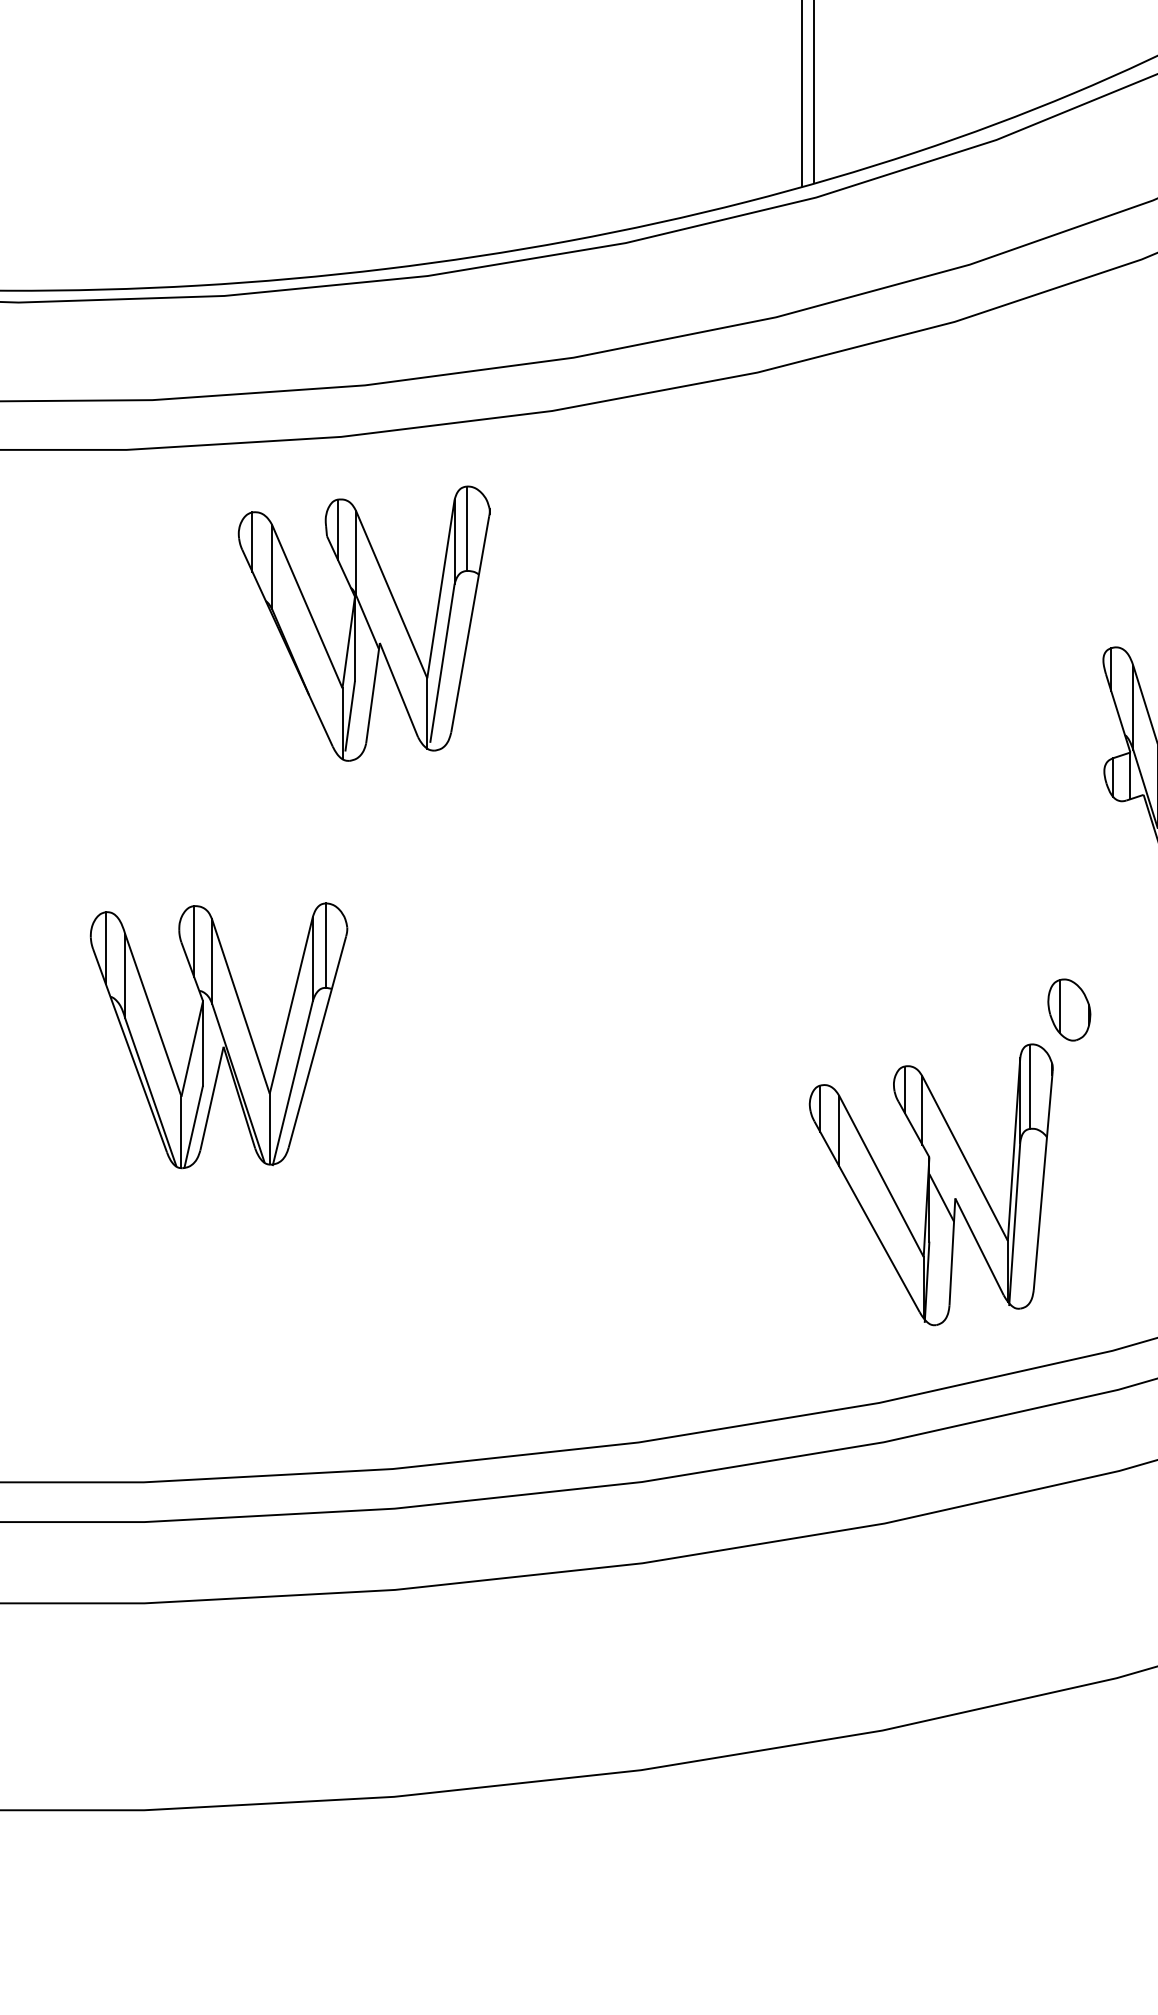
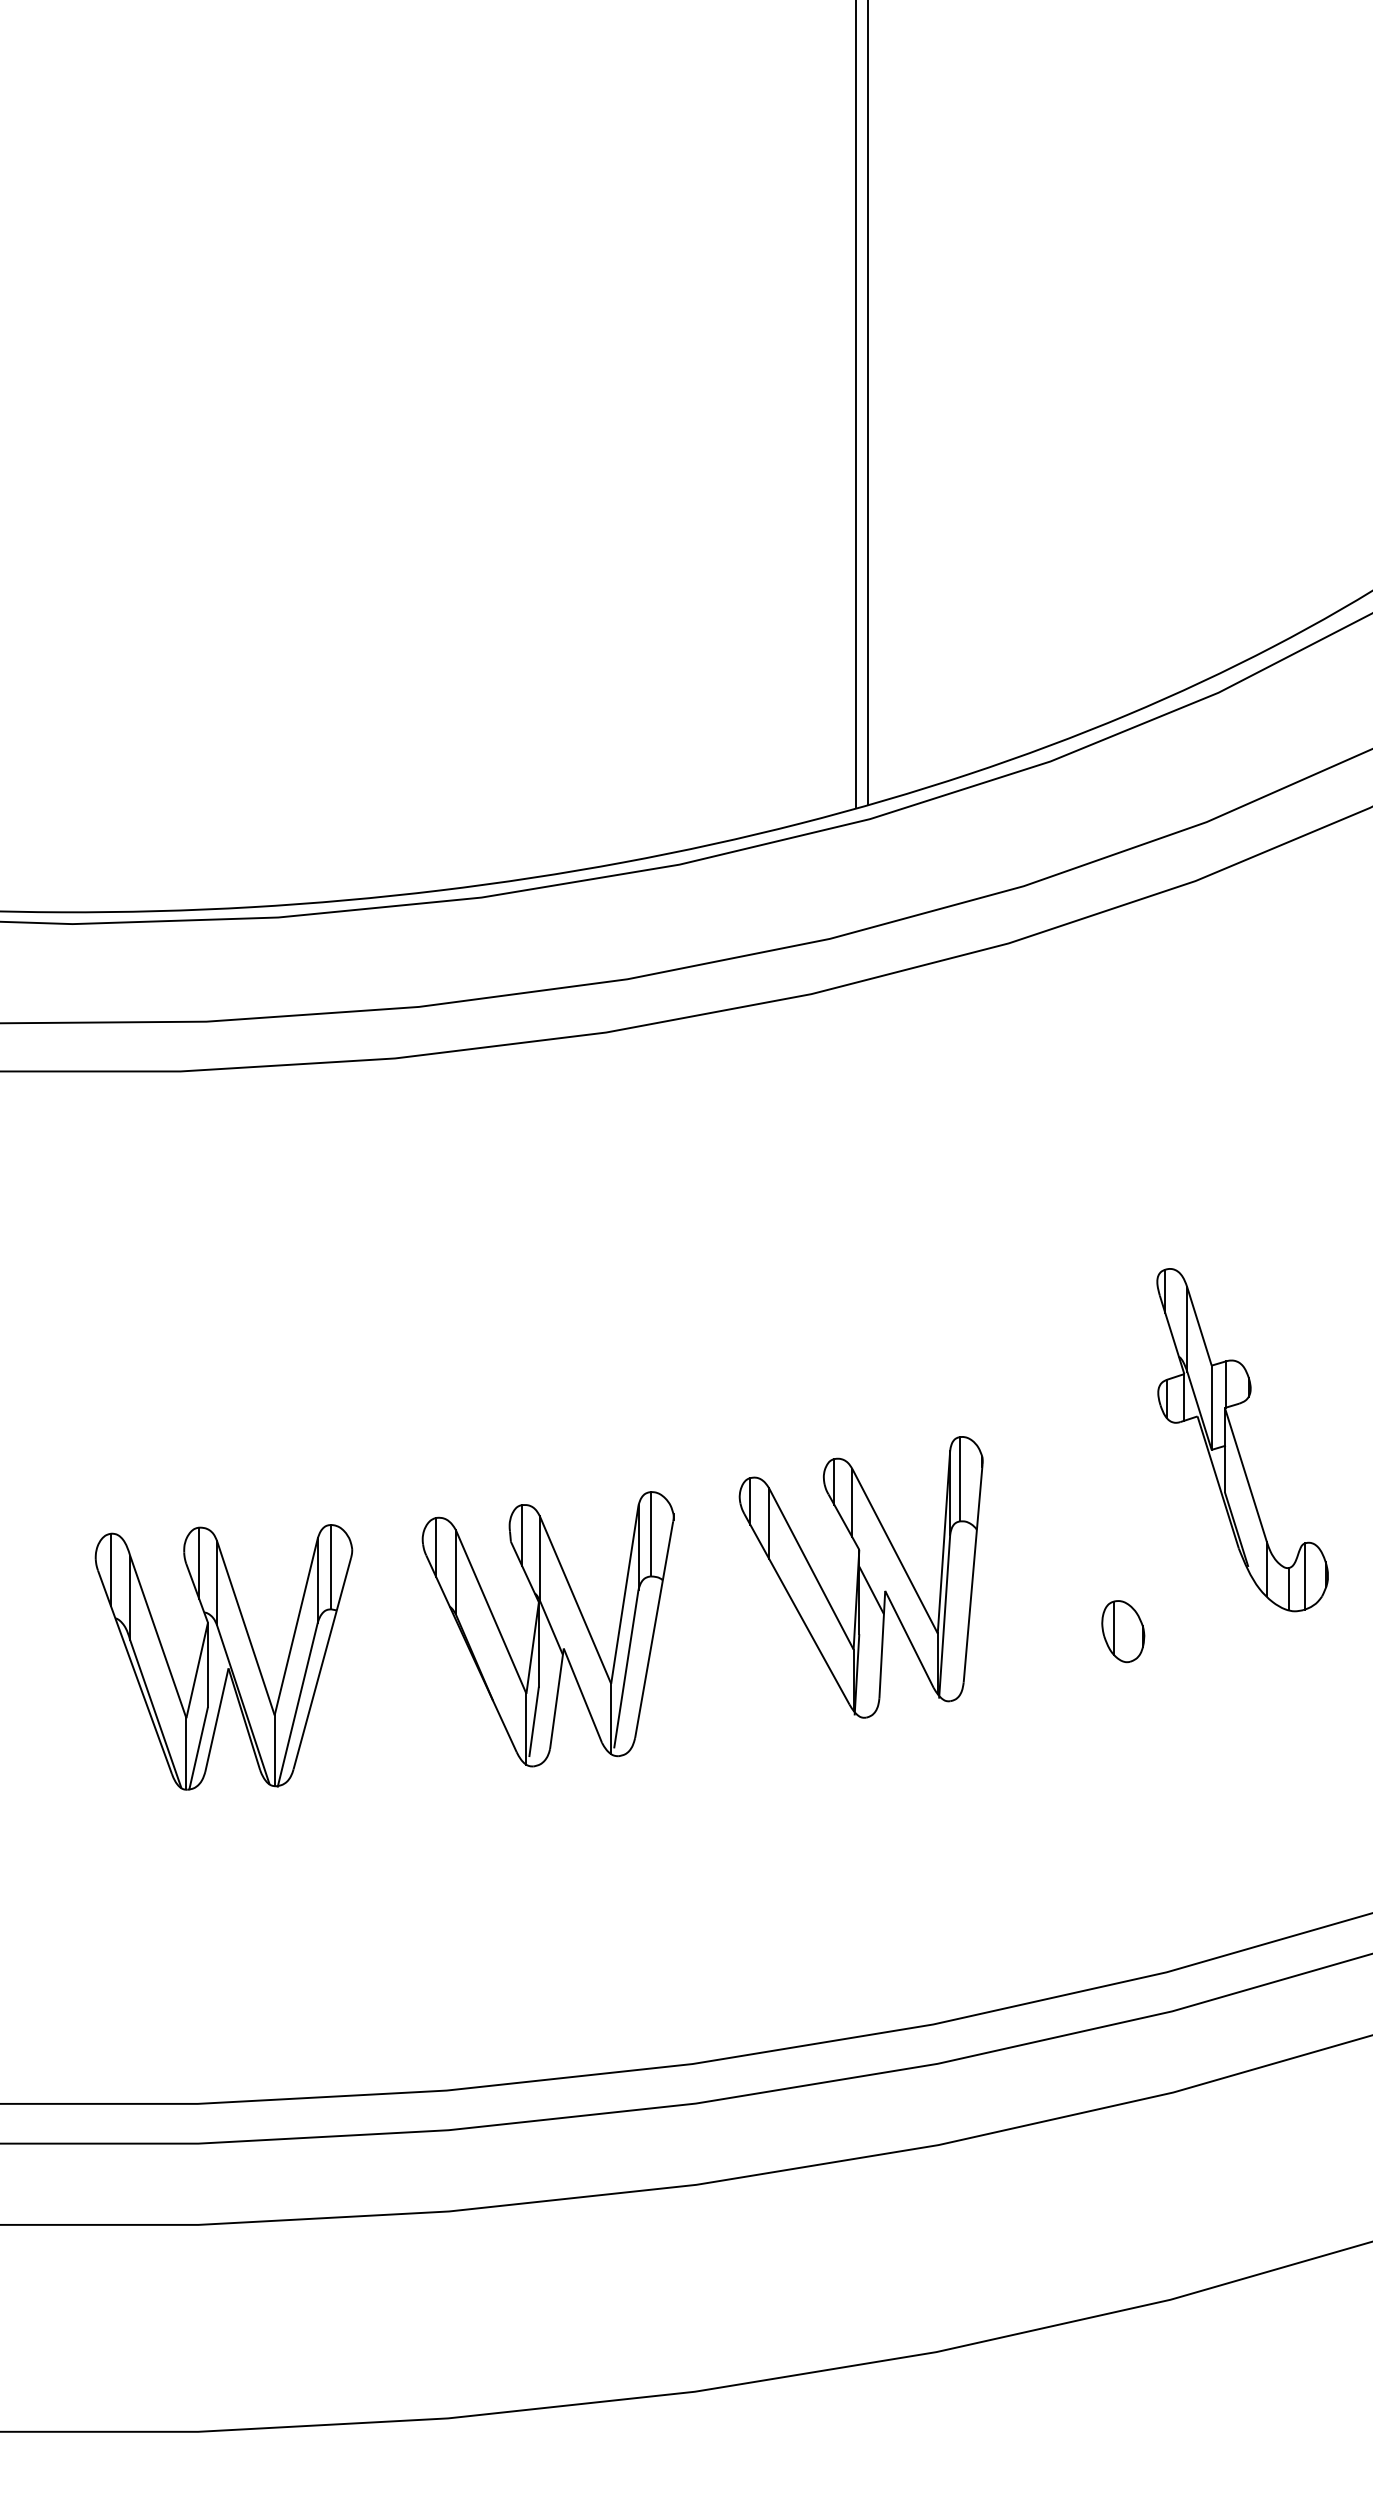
part: (363, 623) -> (547, 1629), moved
part: (218, 1035) -> (223, 1657), moved
part: (930, 1184) -> (860, 1577), moved

